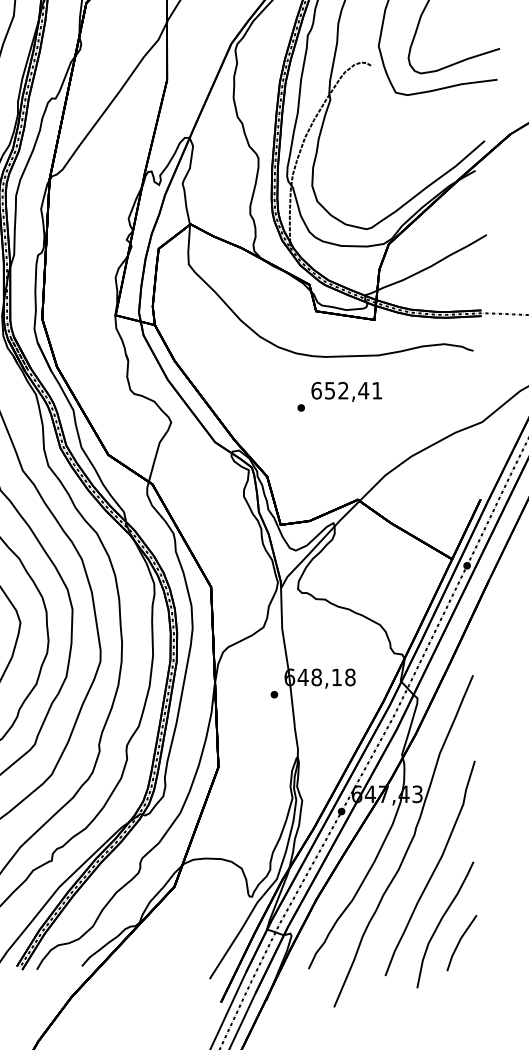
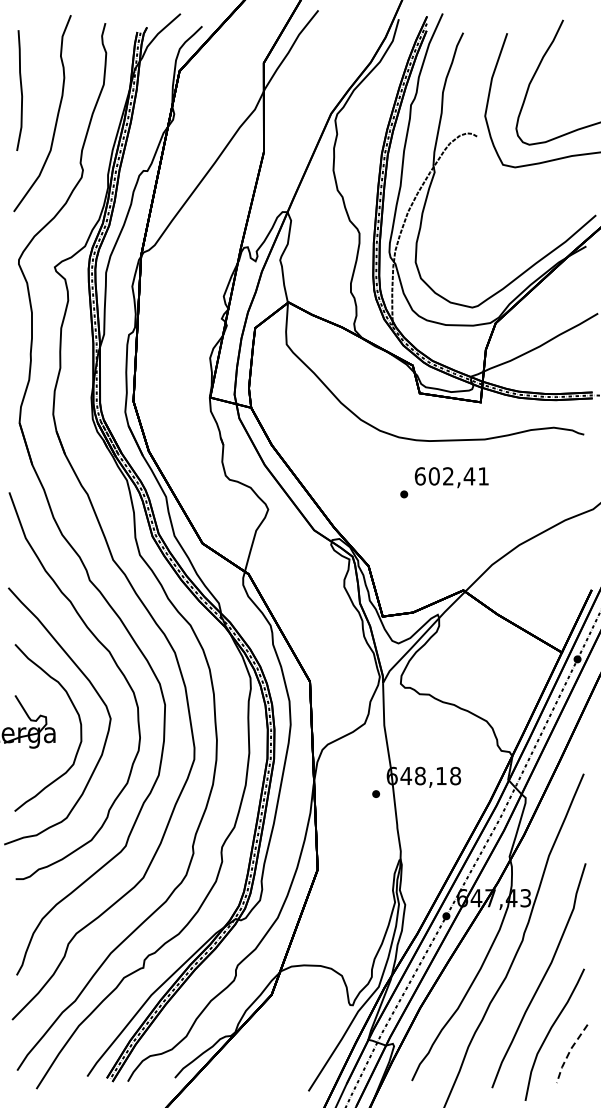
text: (329, 390) -> (433, 476), 652,41 -> 602,41
line: (459, 941) -> (569, 1052), solid -> dashed

